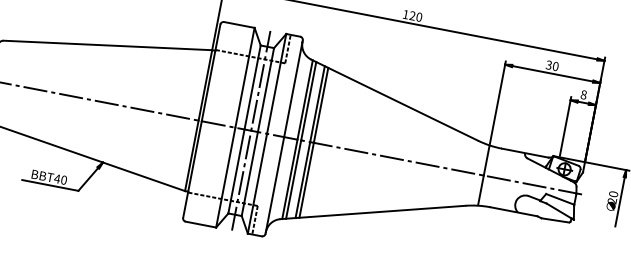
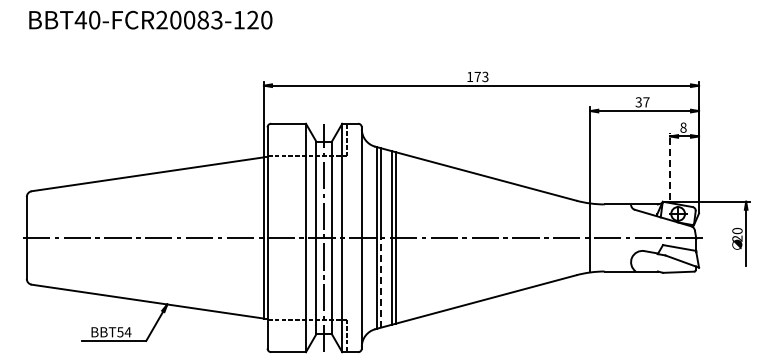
text: (415, 16) -> (481, 76), 120 -> 173
text: (555, 66) -> (646, 102), 30 -> 37
line: (565, 126) -> (670, 166), solid -> dashed
text: (60, 179) -> (124, 332), BBT40 -> BBT54
line: (293, 179) -> (381, 282), solid -> dashed

